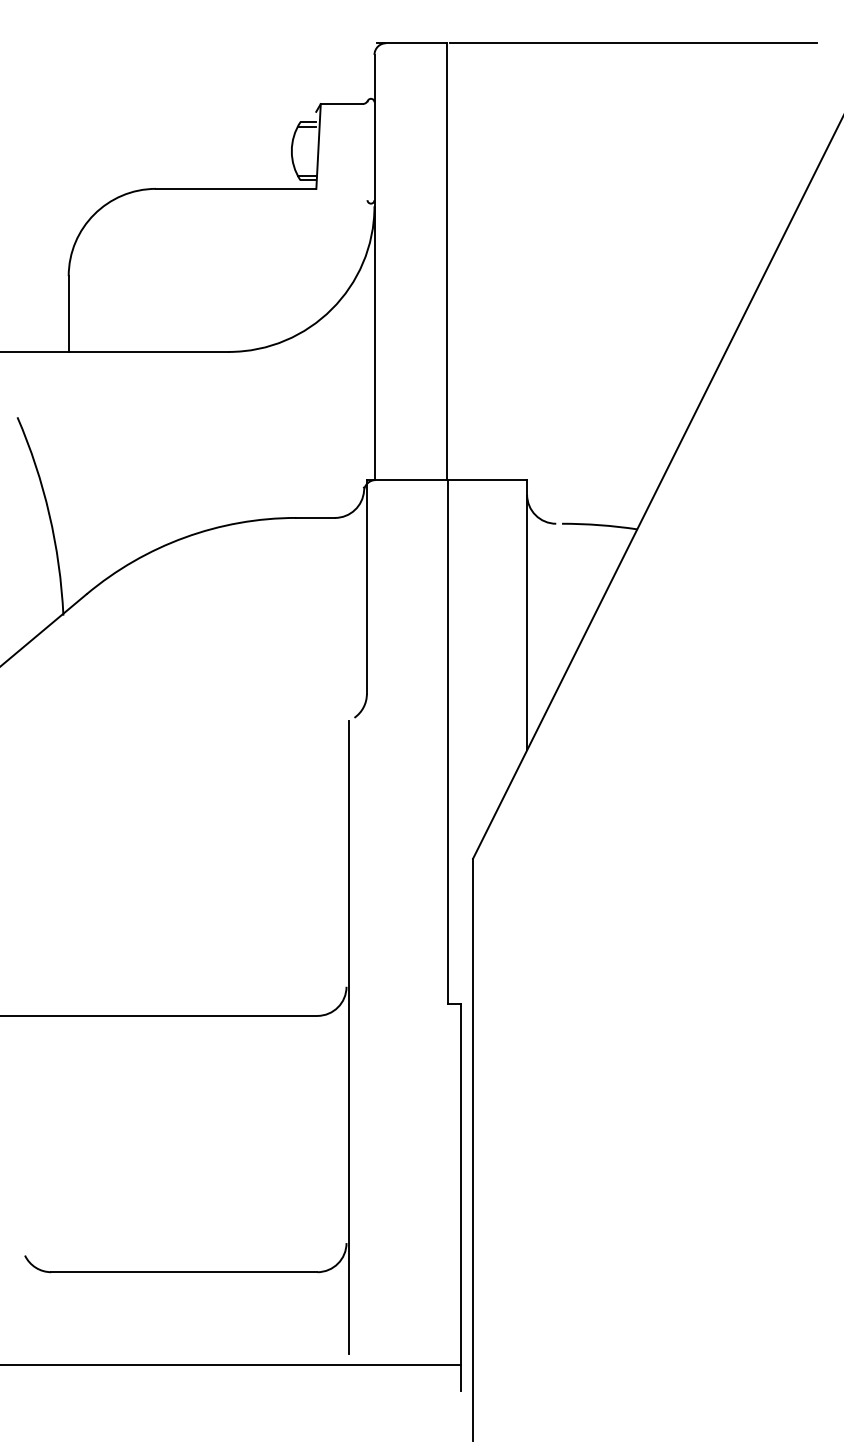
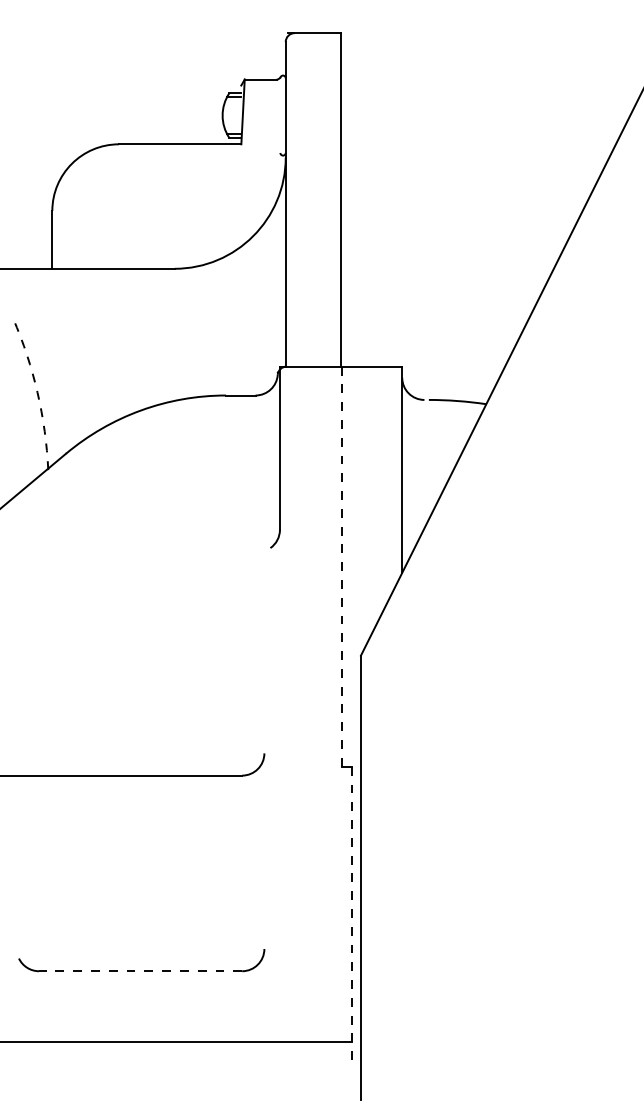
line: (633, 43) -> (483, 33), removed
arc: (49, 514) -> (37, 392), solid -> dashed
line: (448, 741) -> (342, 566), solid -> dashed
line: (349, 1036) -> (266, 791), removed
line: (461, 1197) -> (352, 914), solid -> dashed
line: (183, 1272) -> (139, 971), solid -> dashed

